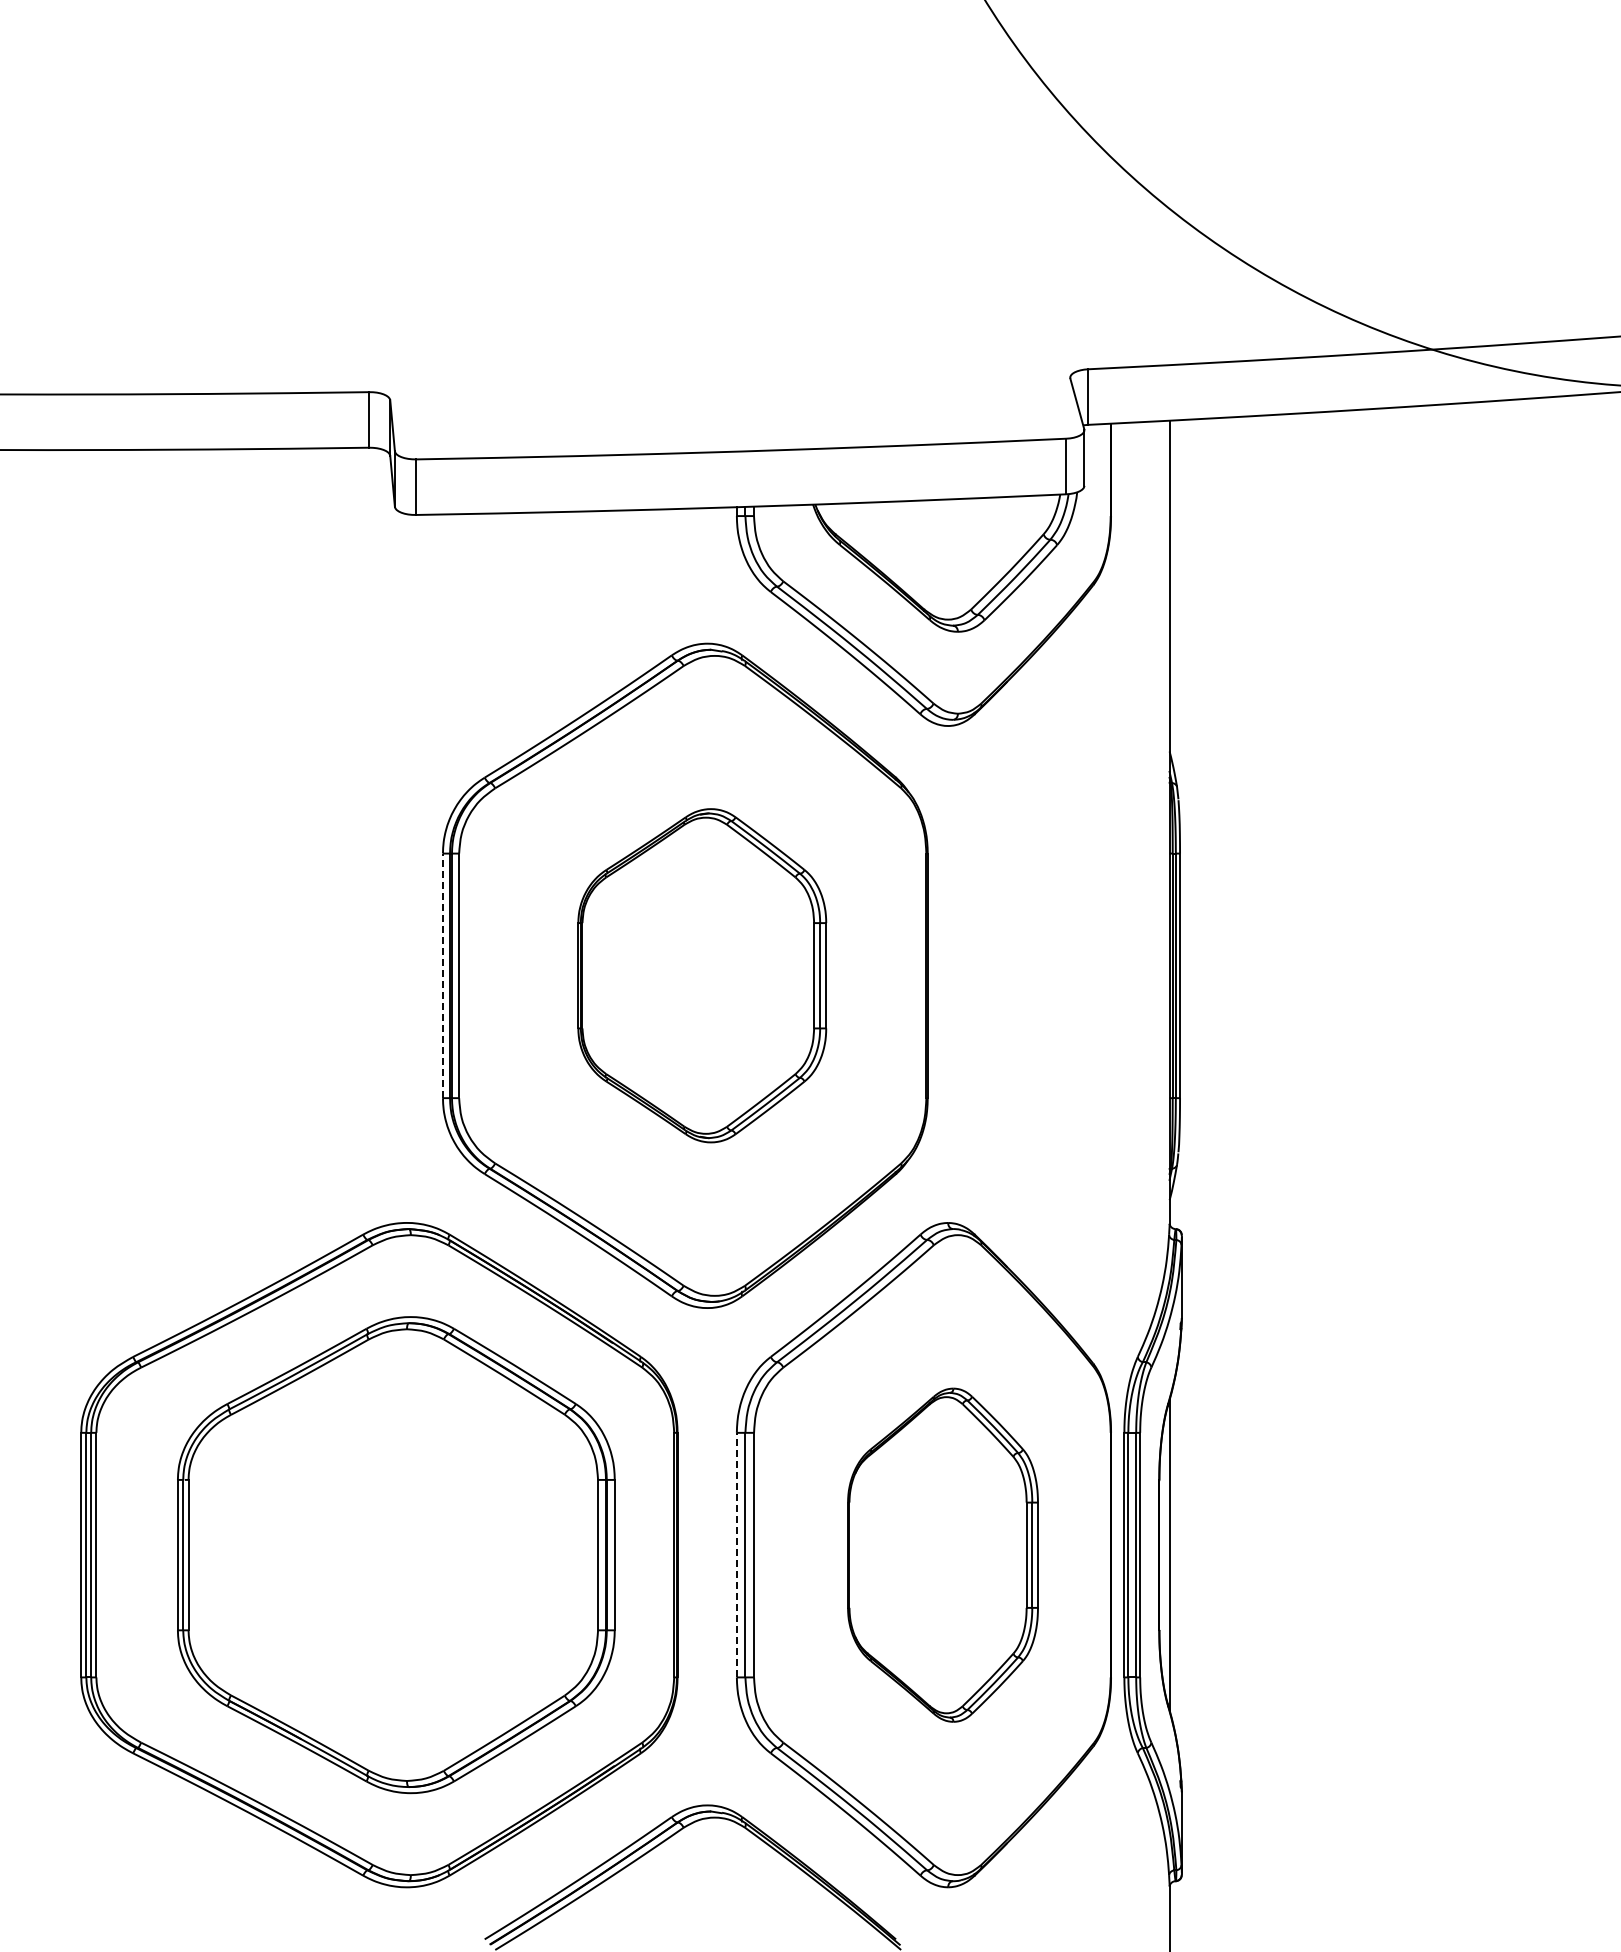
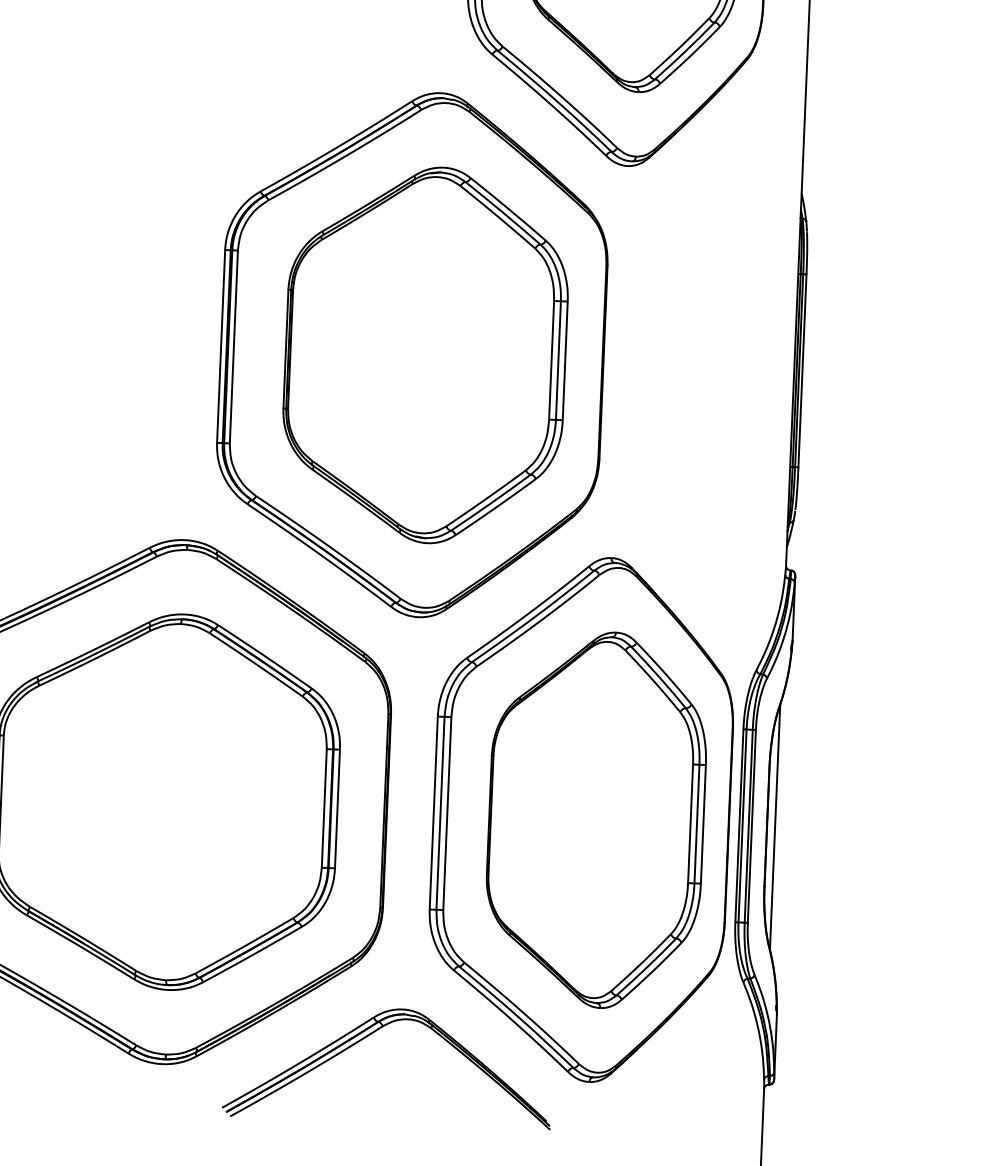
line: (442, 975) -> (220, 346), dashed -> solid
part: (702, 975) -> (425, 354), size x1.43
line: (736, 1554) -> (433, 812), dashed -> solid
part: (942, 1555) -> (595, 820), size x1.43

